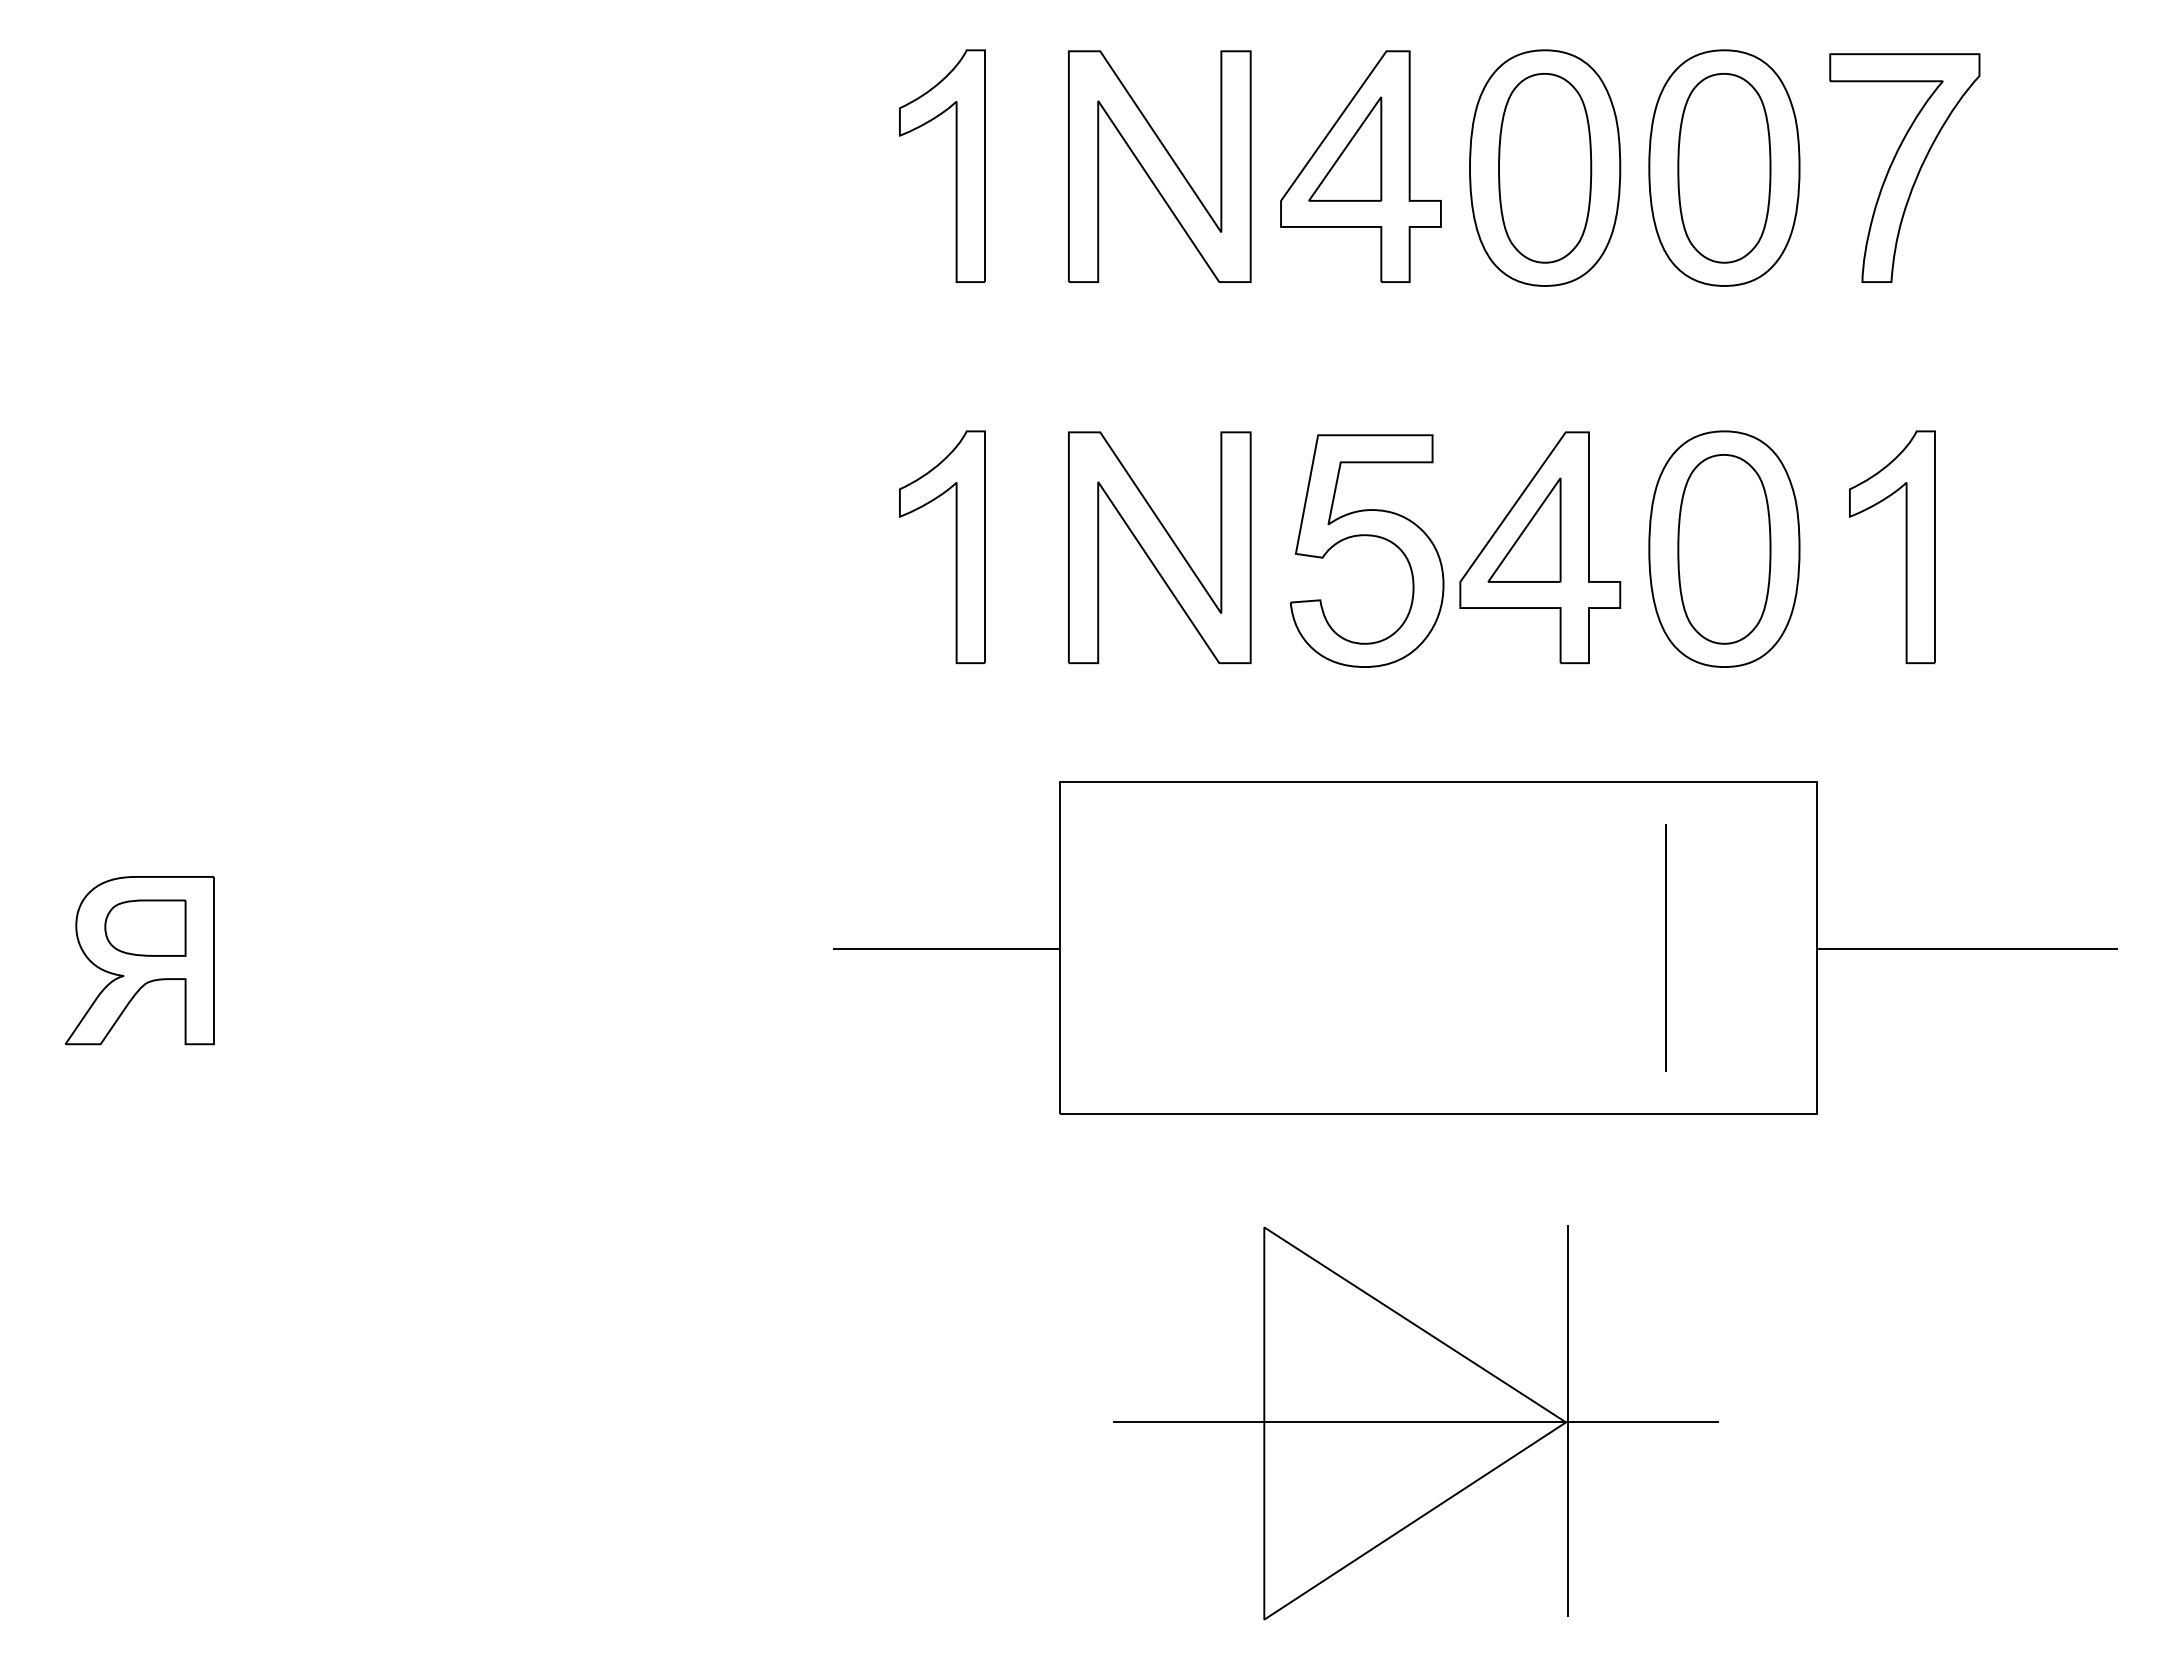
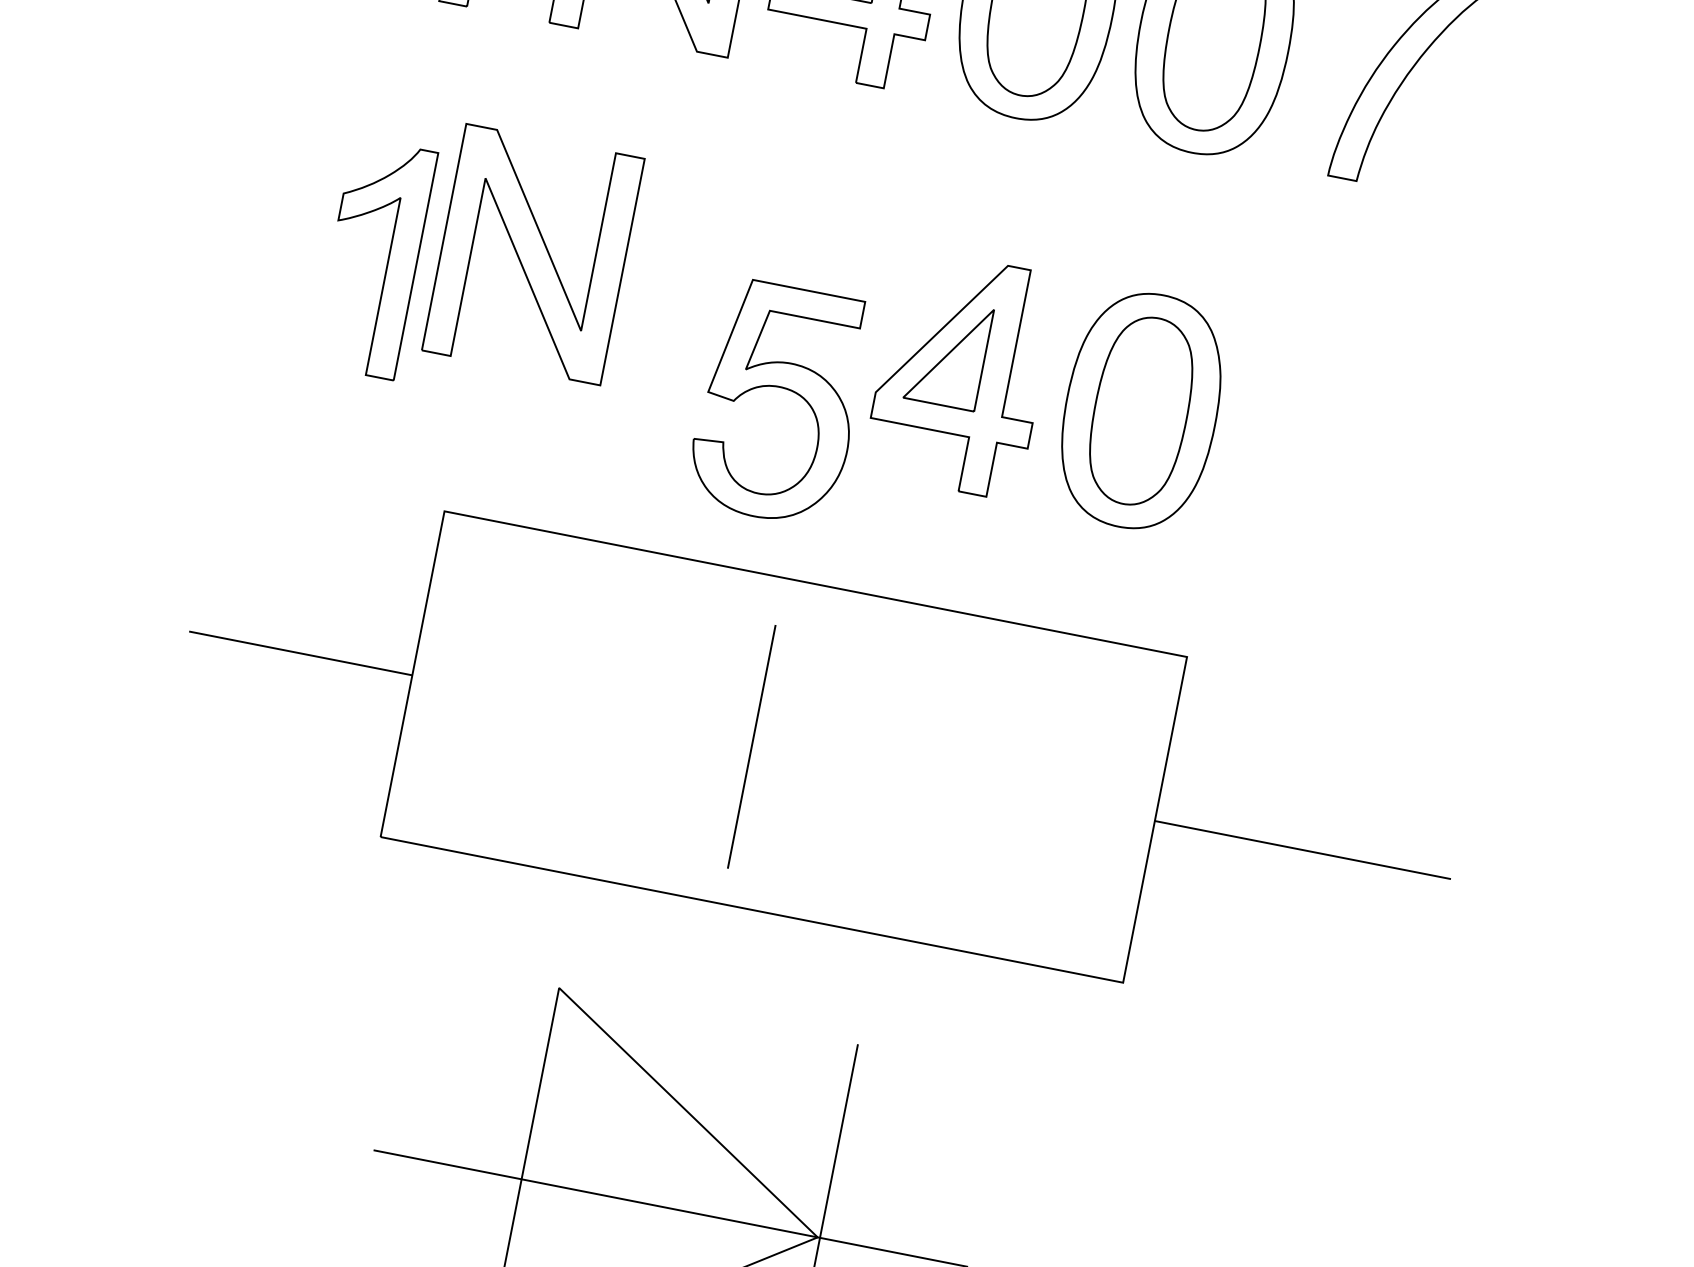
part: (1366, 536) -> (780, 388), moved
part: (1159, 547) -> (533, 254), moved
part: (1905, 547) -> (1319, 444), removed
line: (1665, 947) -> (751, 746), moved

